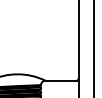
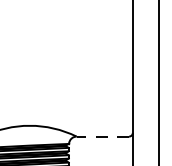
line: (60, 80) -> (102, 136), solid -> dashed

